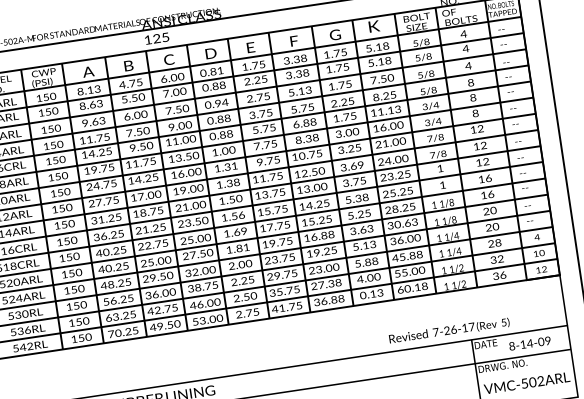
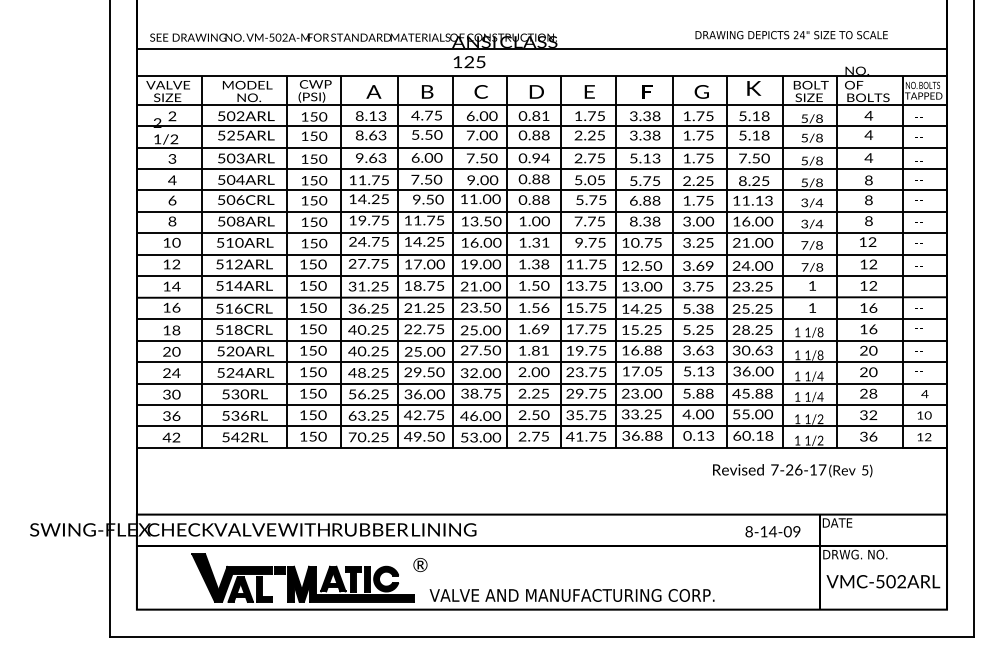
text: (257, 114) -> (585, 180), 3.75 -> 5.05
text: (322, 252) -> (642, 371), 19.25 -> 17.05
text: (326, 284) -> (641, 414), 27.38 -> 33.25
text: (449, 330) -> (792, 470), moved
text: (529, 343) -> (772, 531), moved

